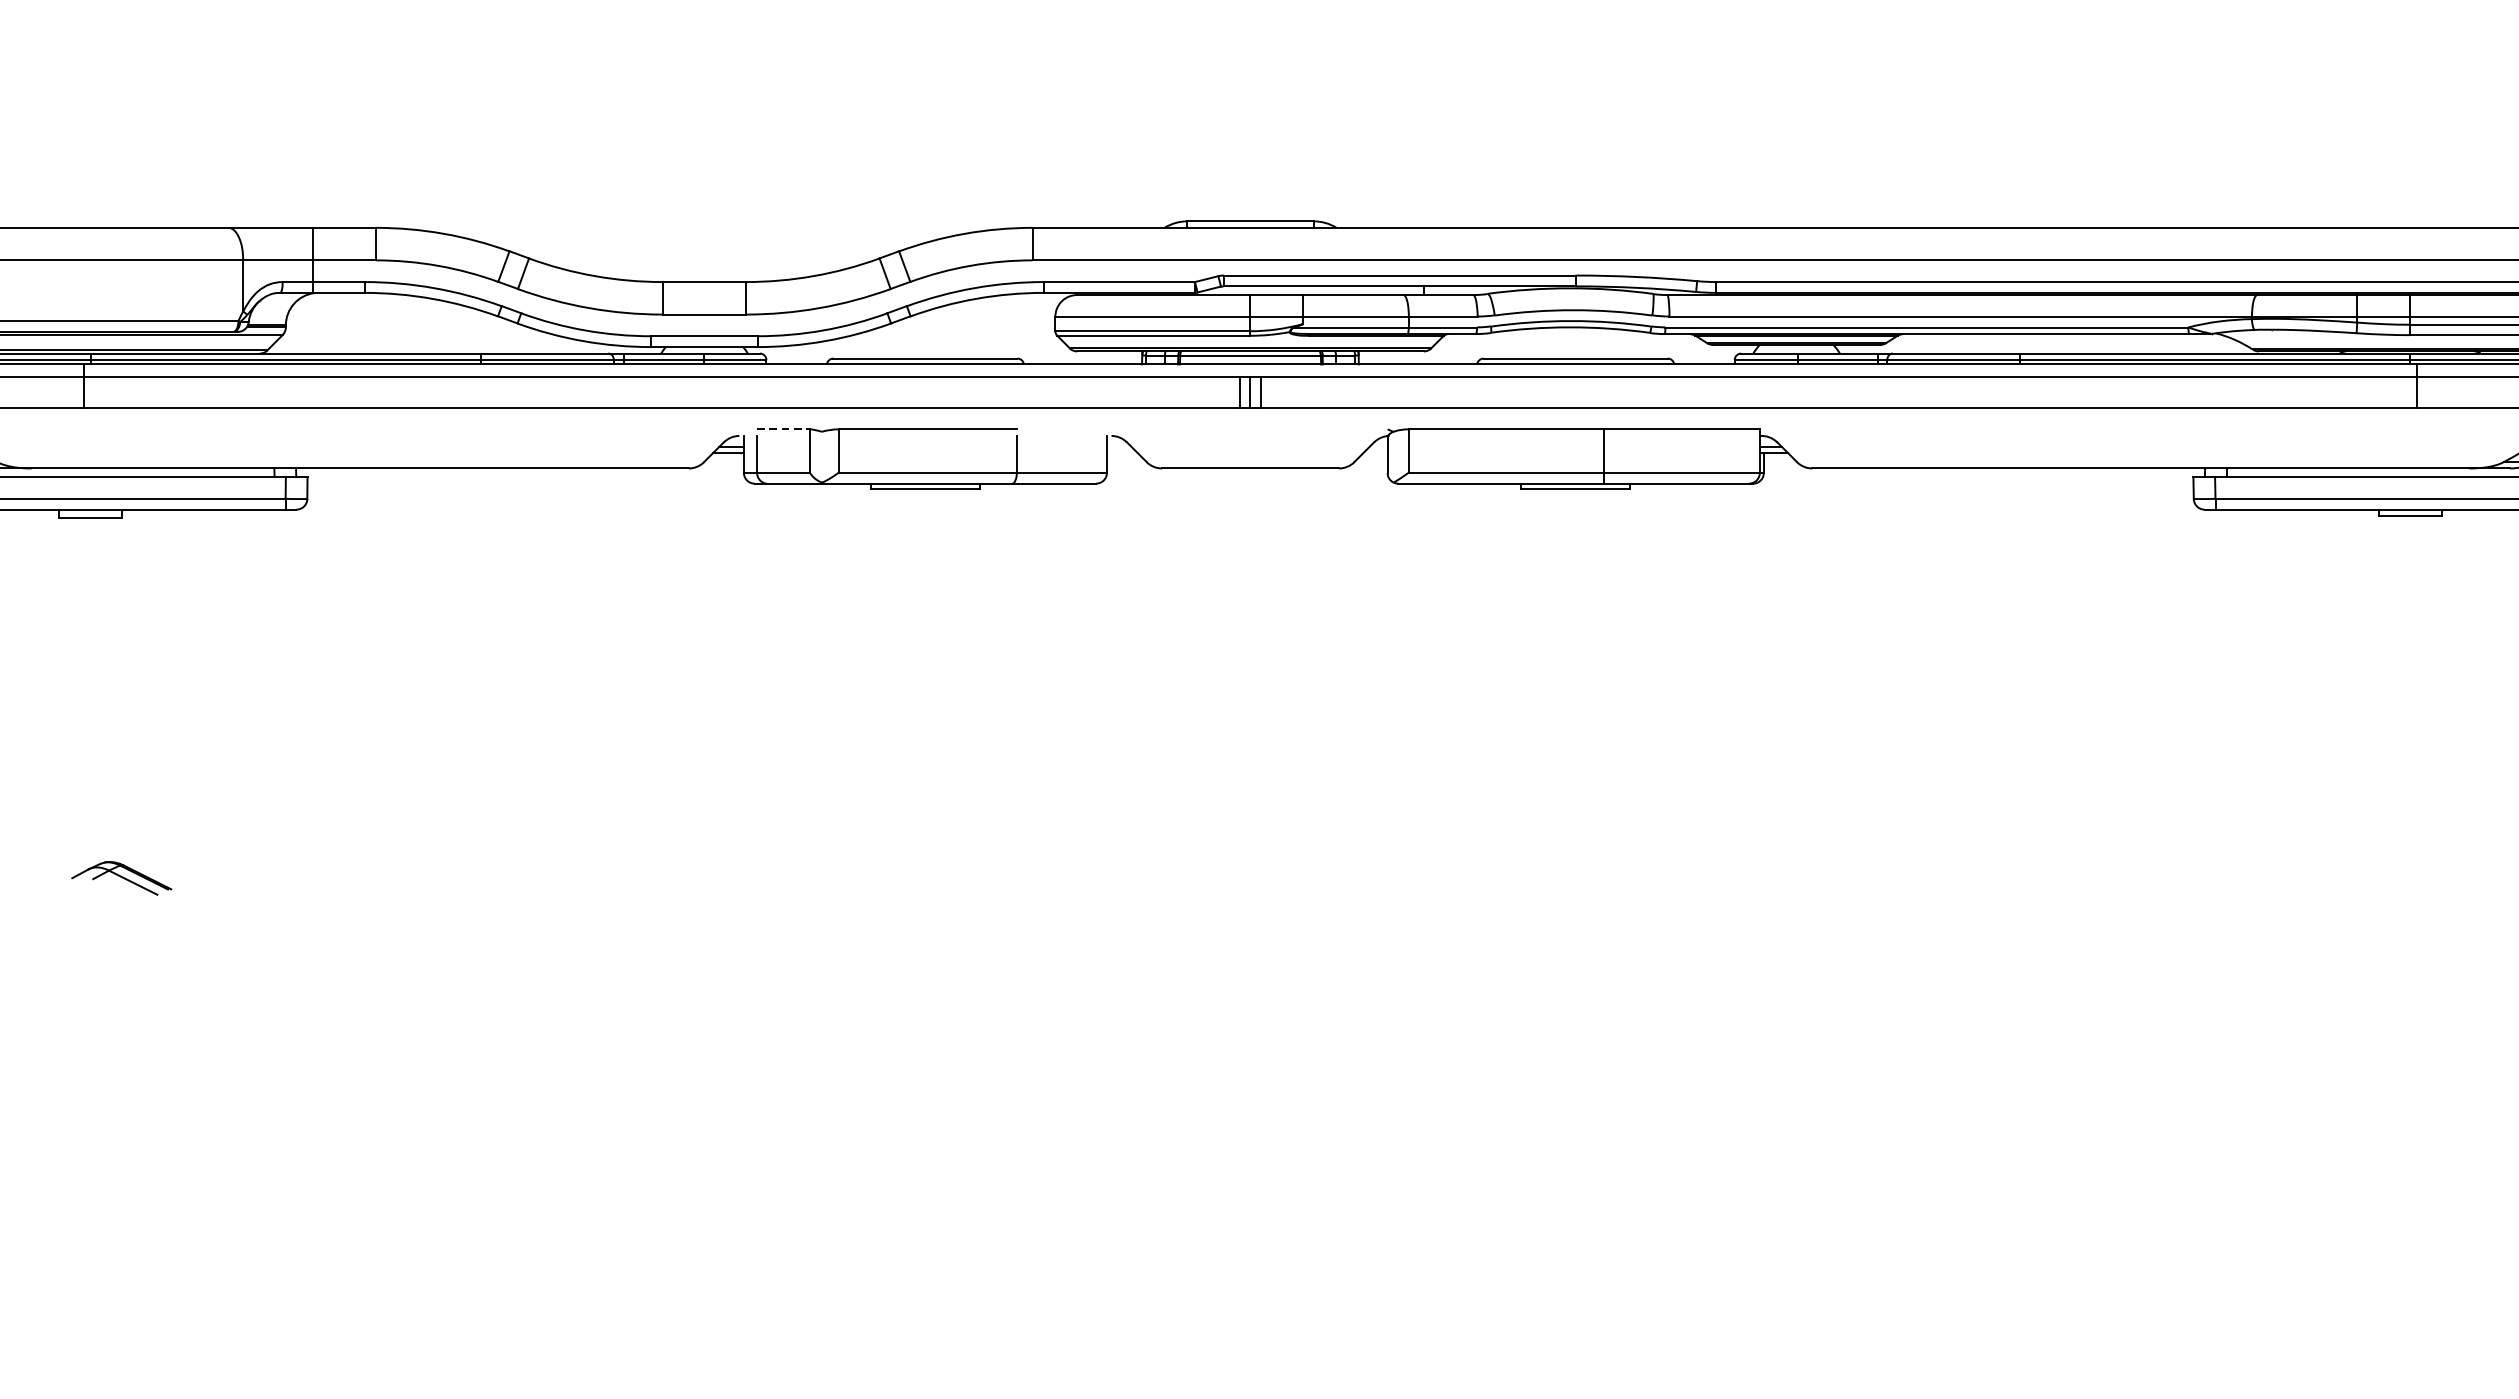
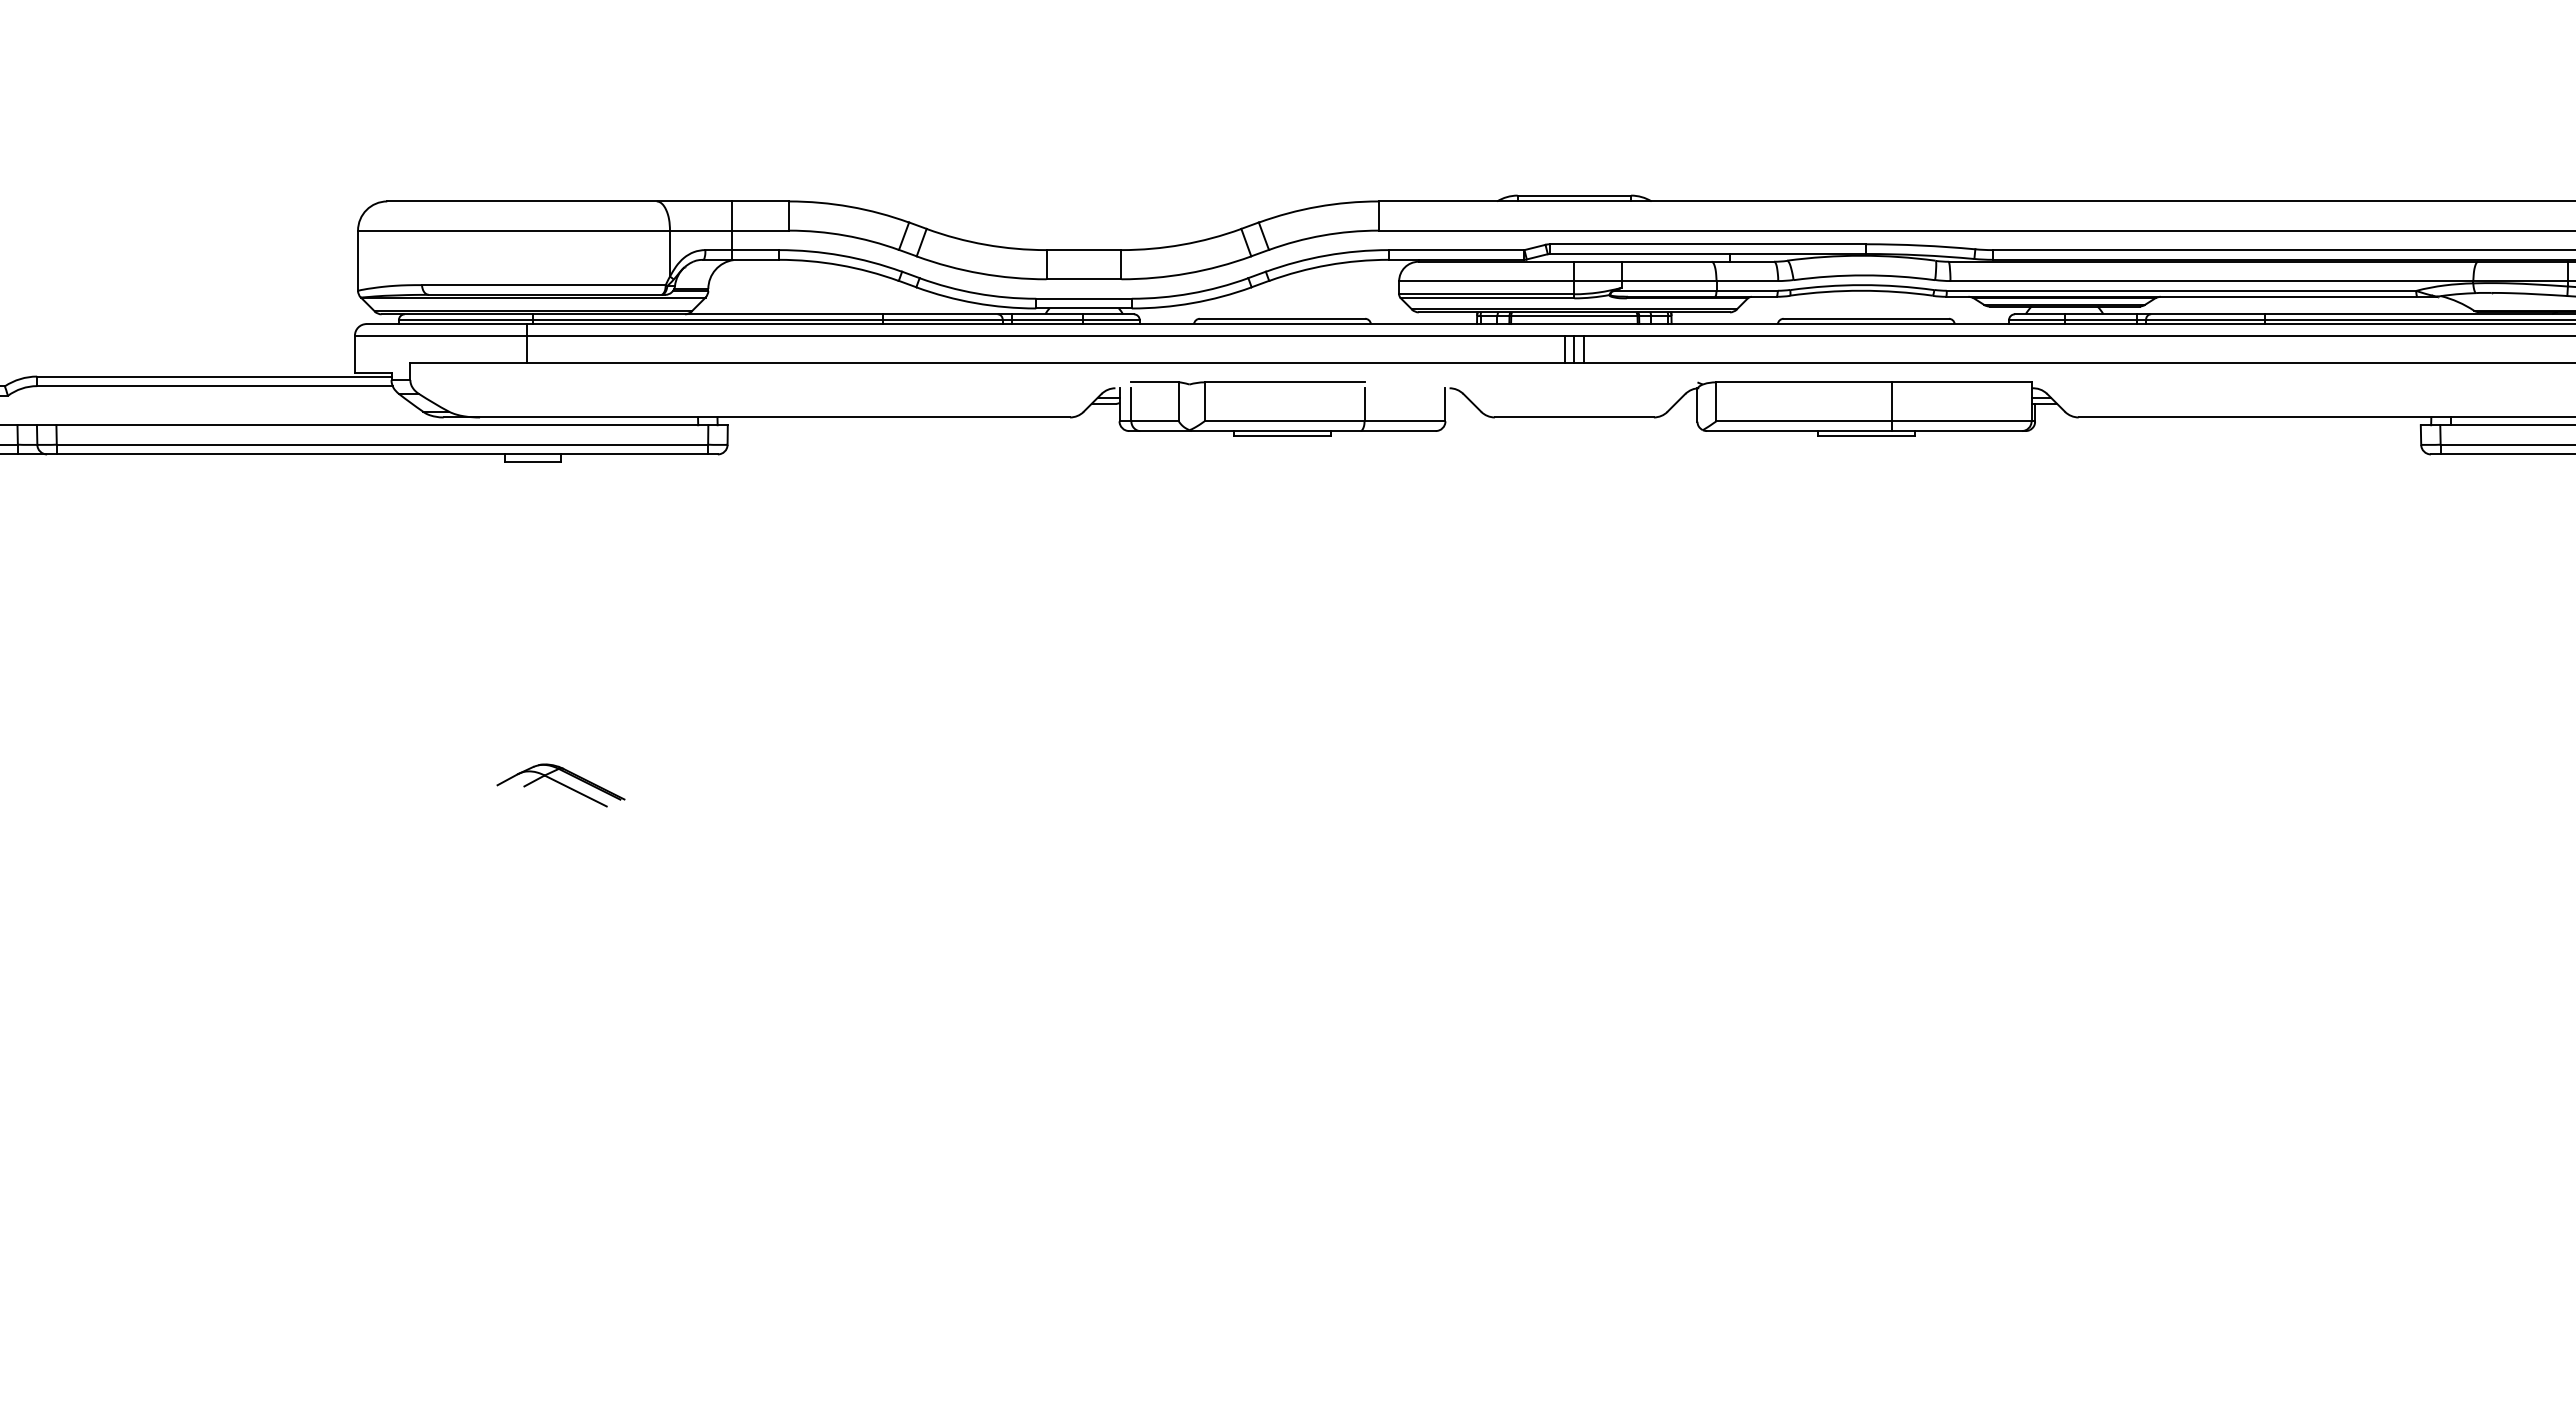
line: (783, 429) -> (1155, 382), dashed -> solid
part: (121, 878) -> (560, 785), size x1.43

